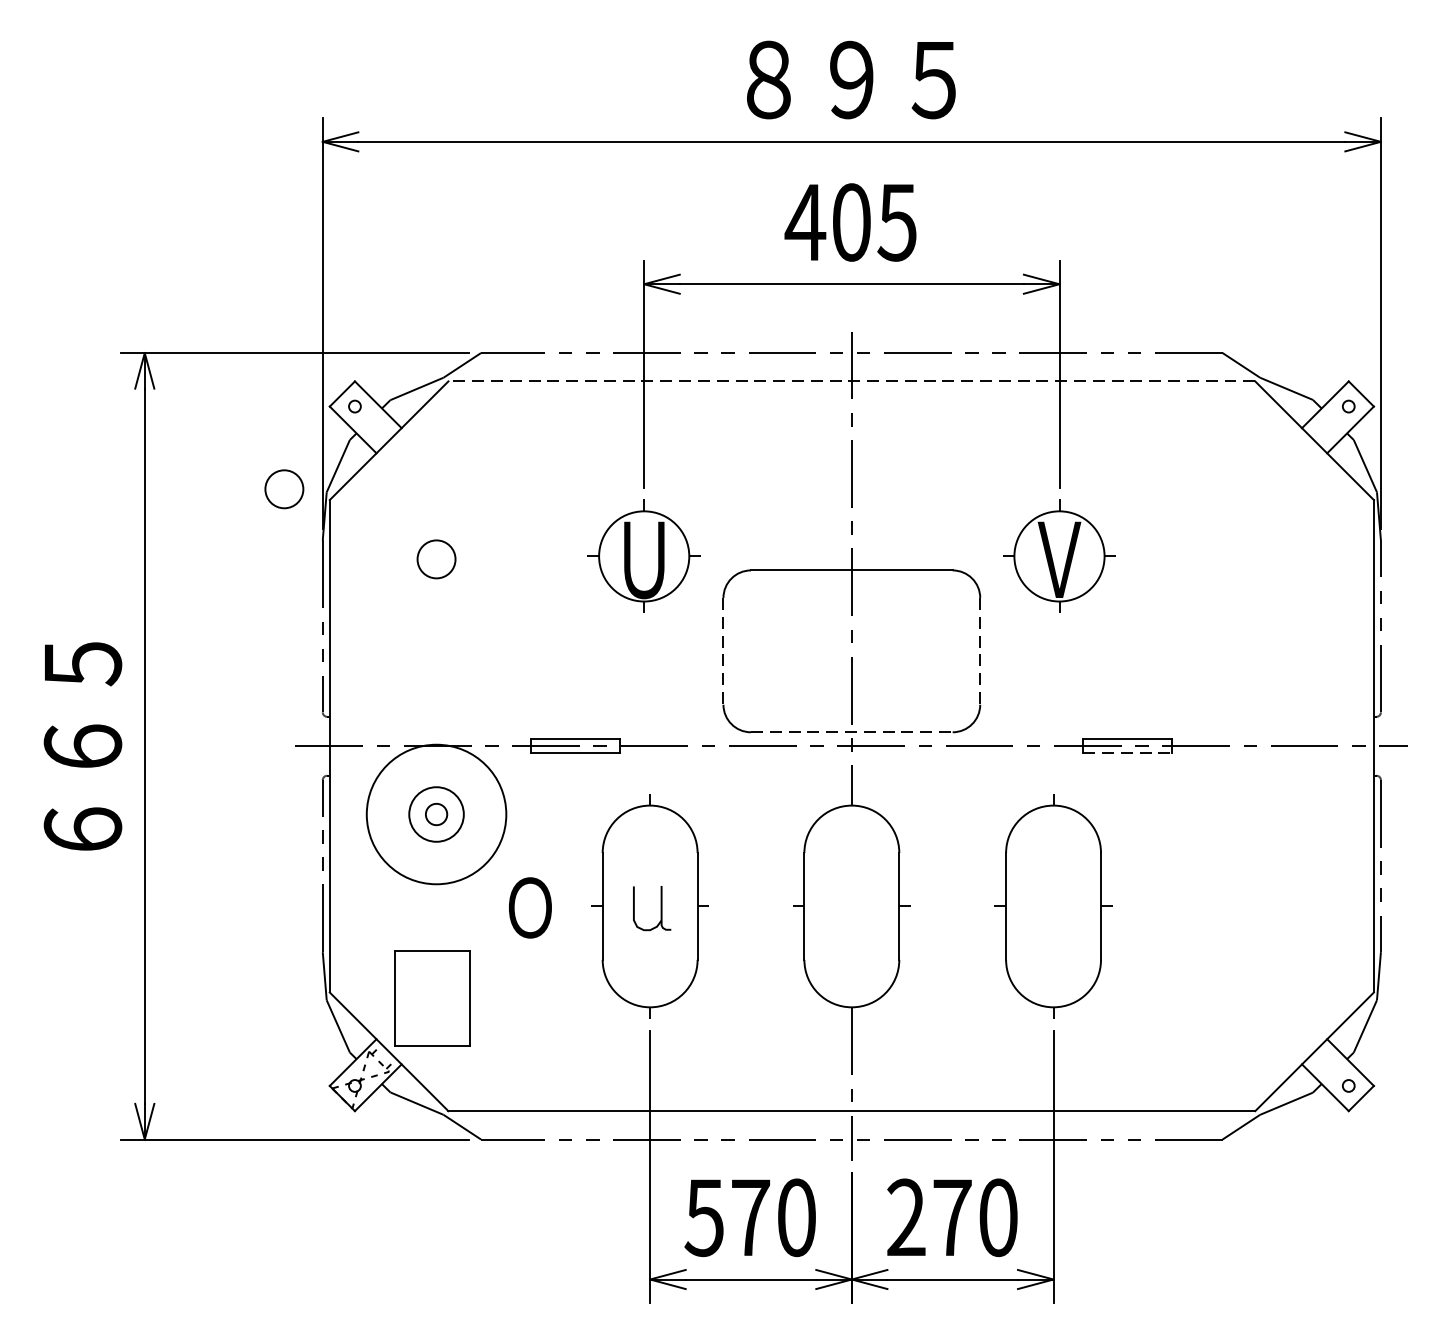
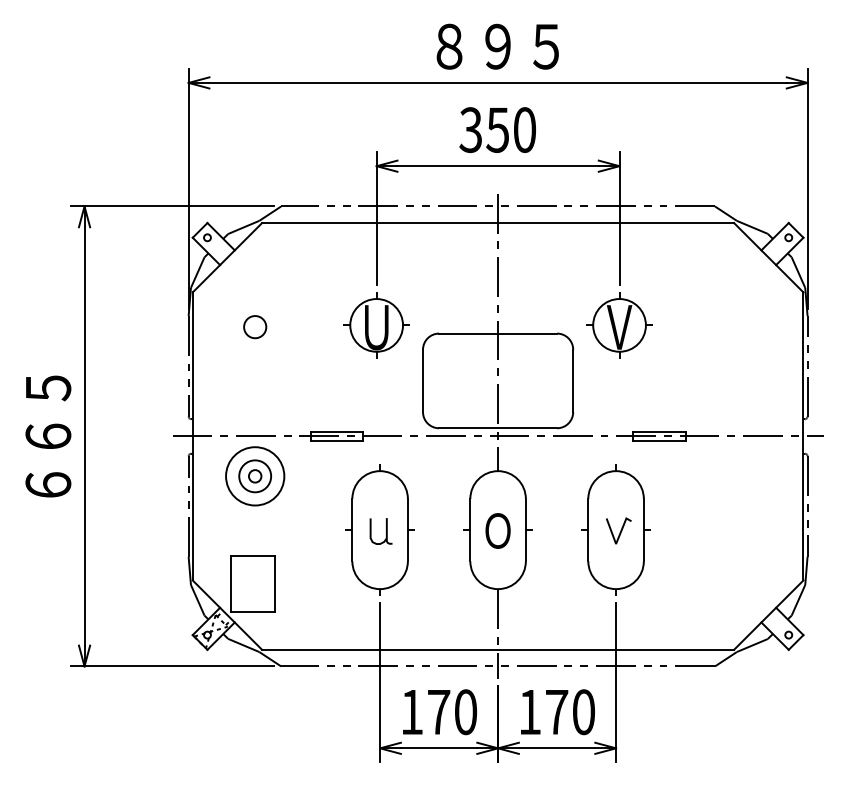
text: (849, 221) -> (496, 129), 405 -> 350
line: (852, 382) -> (498, 223), dashed -> solid
circle: (284, 489) -> (166, 286), removed
line: (724, 652) -> (423, 381), dashed -> solid
line: (980, 652) -> (573, 381), dashed -> solid
line: (852, 732) -> (498, 428), dashed -> solid
line: (1127, 753) -> (659, 440), dashed -> solid
circle: (437, 814) -> (255, 476), size x0.71
text: (529, 907) -> (497, 530), moved
line: (1061, 907) -> (620, 530), added
text: (905, 1216) -> (529, 711), 270 -> 170
text: (703, 1218) -> (411, 712), 570 -> 170

